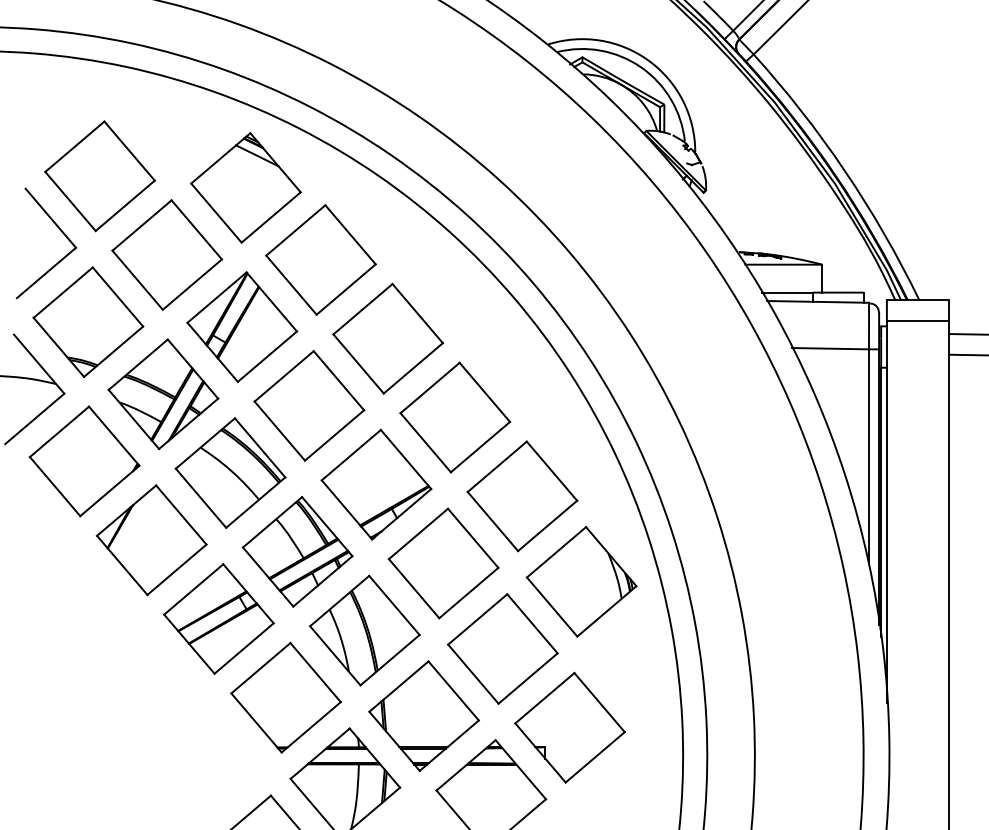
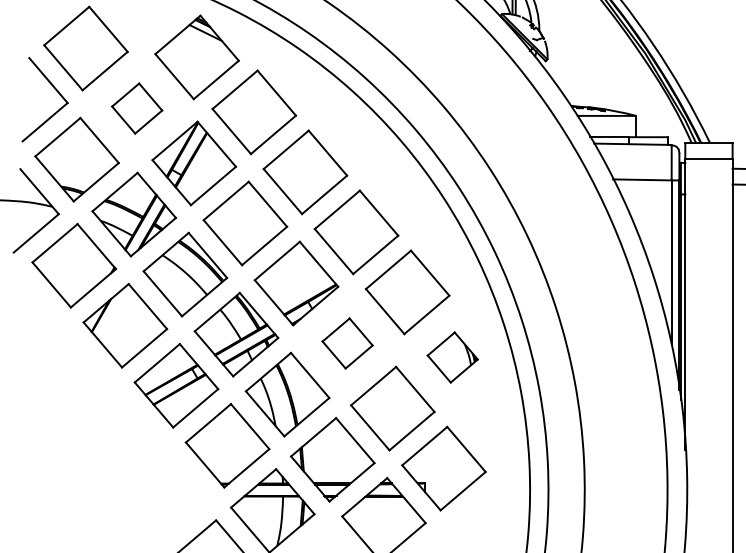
part: (167, 254) -> (137, 108), size x0.6
part: (443, 563) -> (347, 343), size x0.6
part: (581, 581) -> (452, 357), size x0.6

